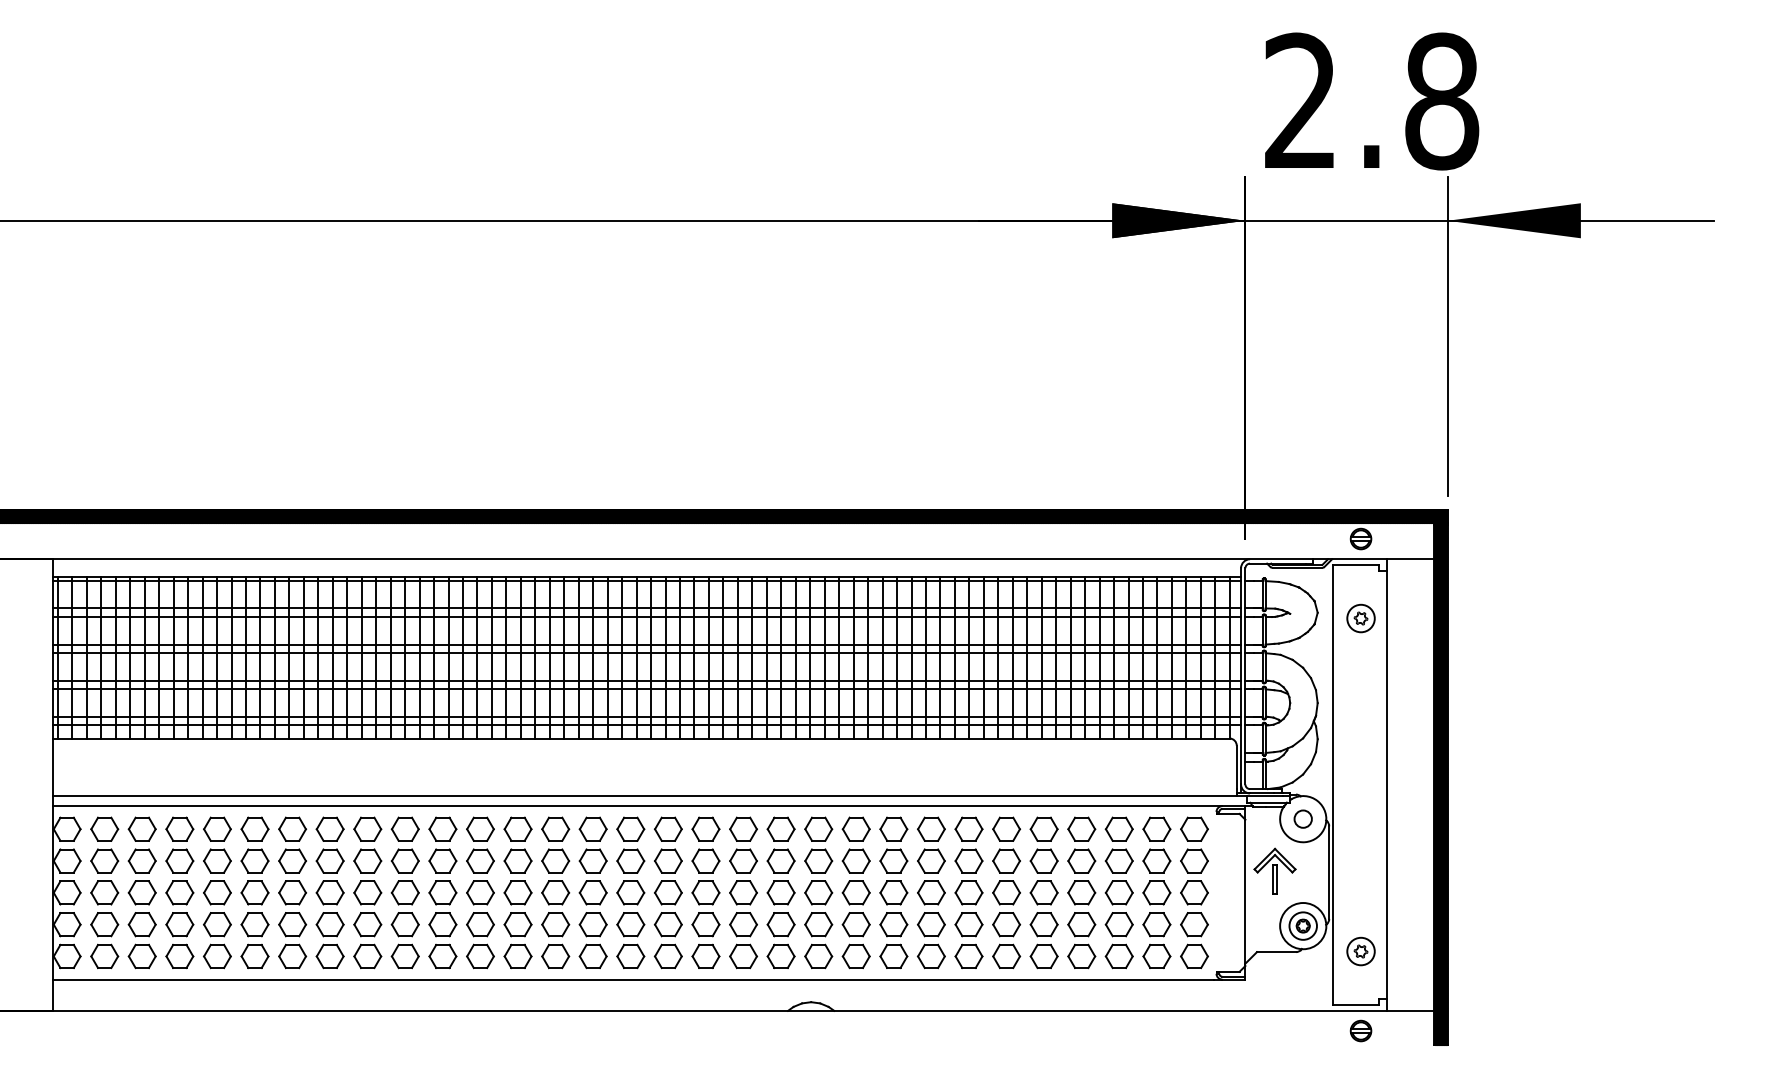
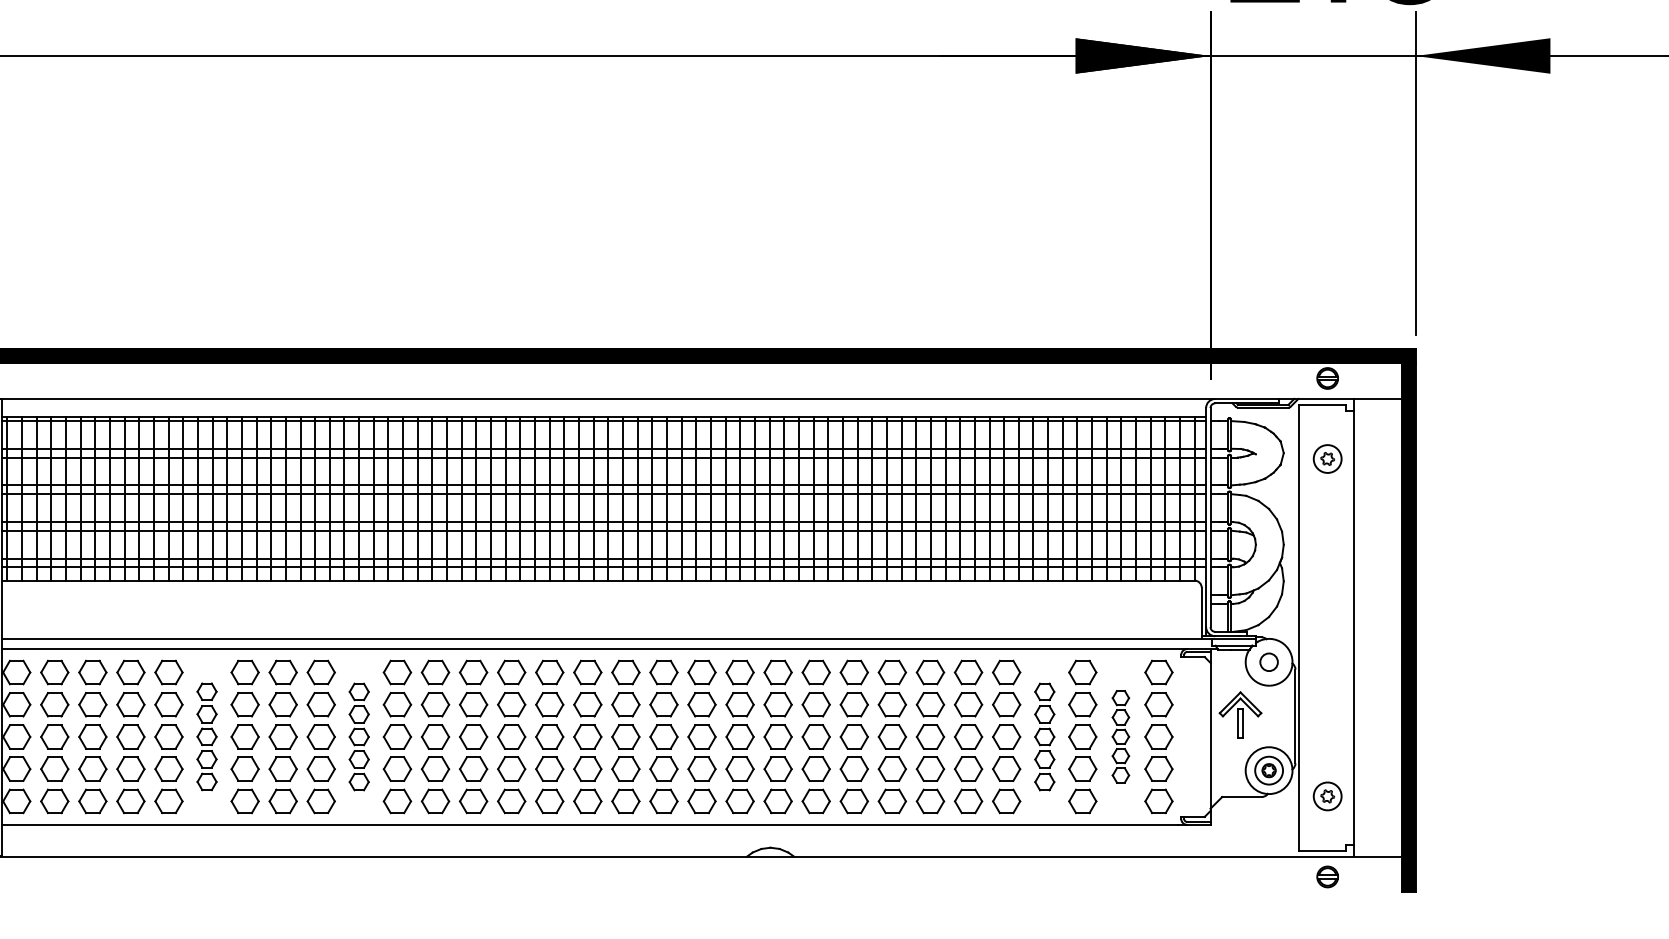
part: (254, 892) -> (206, 736), size x0.7
part: (404, 892) -> (358, 736), size x0.7
part: (1081, 892) -> (1044, 736), size x0.7
part: (1156, 892) -> (1120, 736), size x0.6

